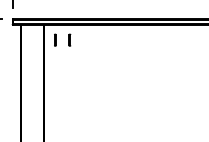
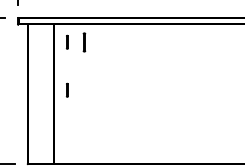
part: (69, 39) -> (83, 41), size x1.4
line: (55, 80) -> (67, 89), added

